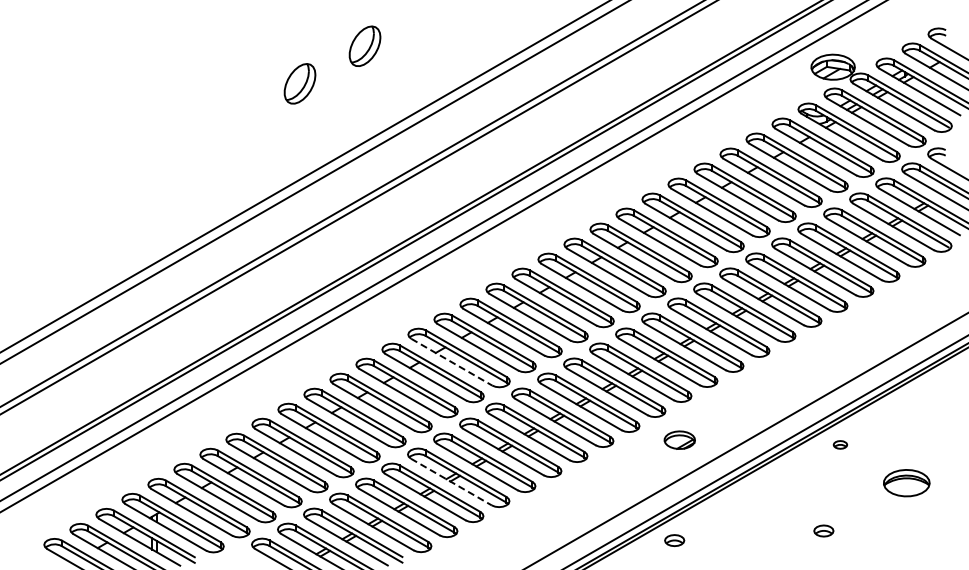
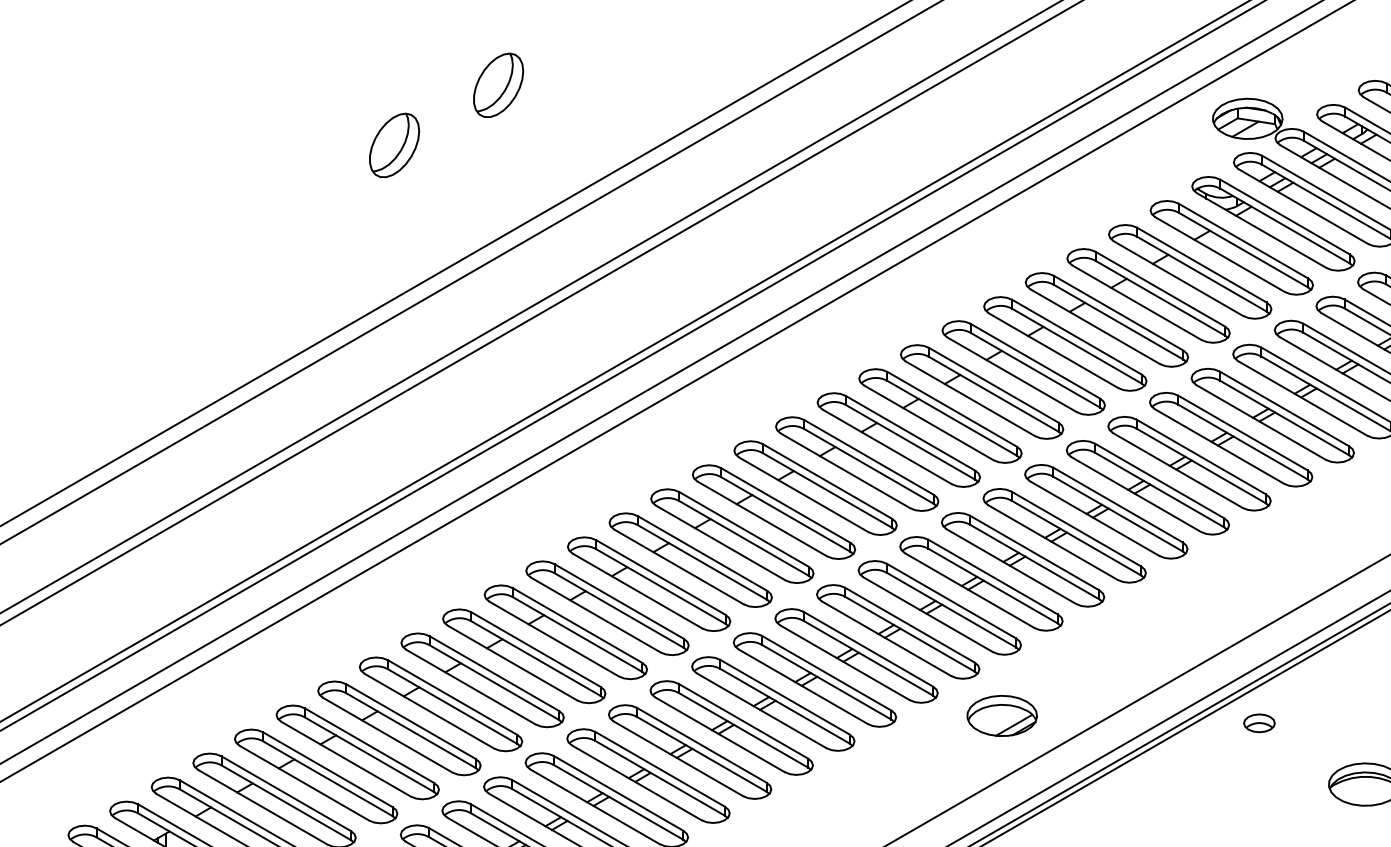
line: (451, 362) -> (636, 591), dashed -> solid
part: (679, 439) -> (1001, 714), size x1.43
part: (840, 444) -> (1259, 722), size x1.43
line: (451, 482) -> (636, 783), dashed -> solid

